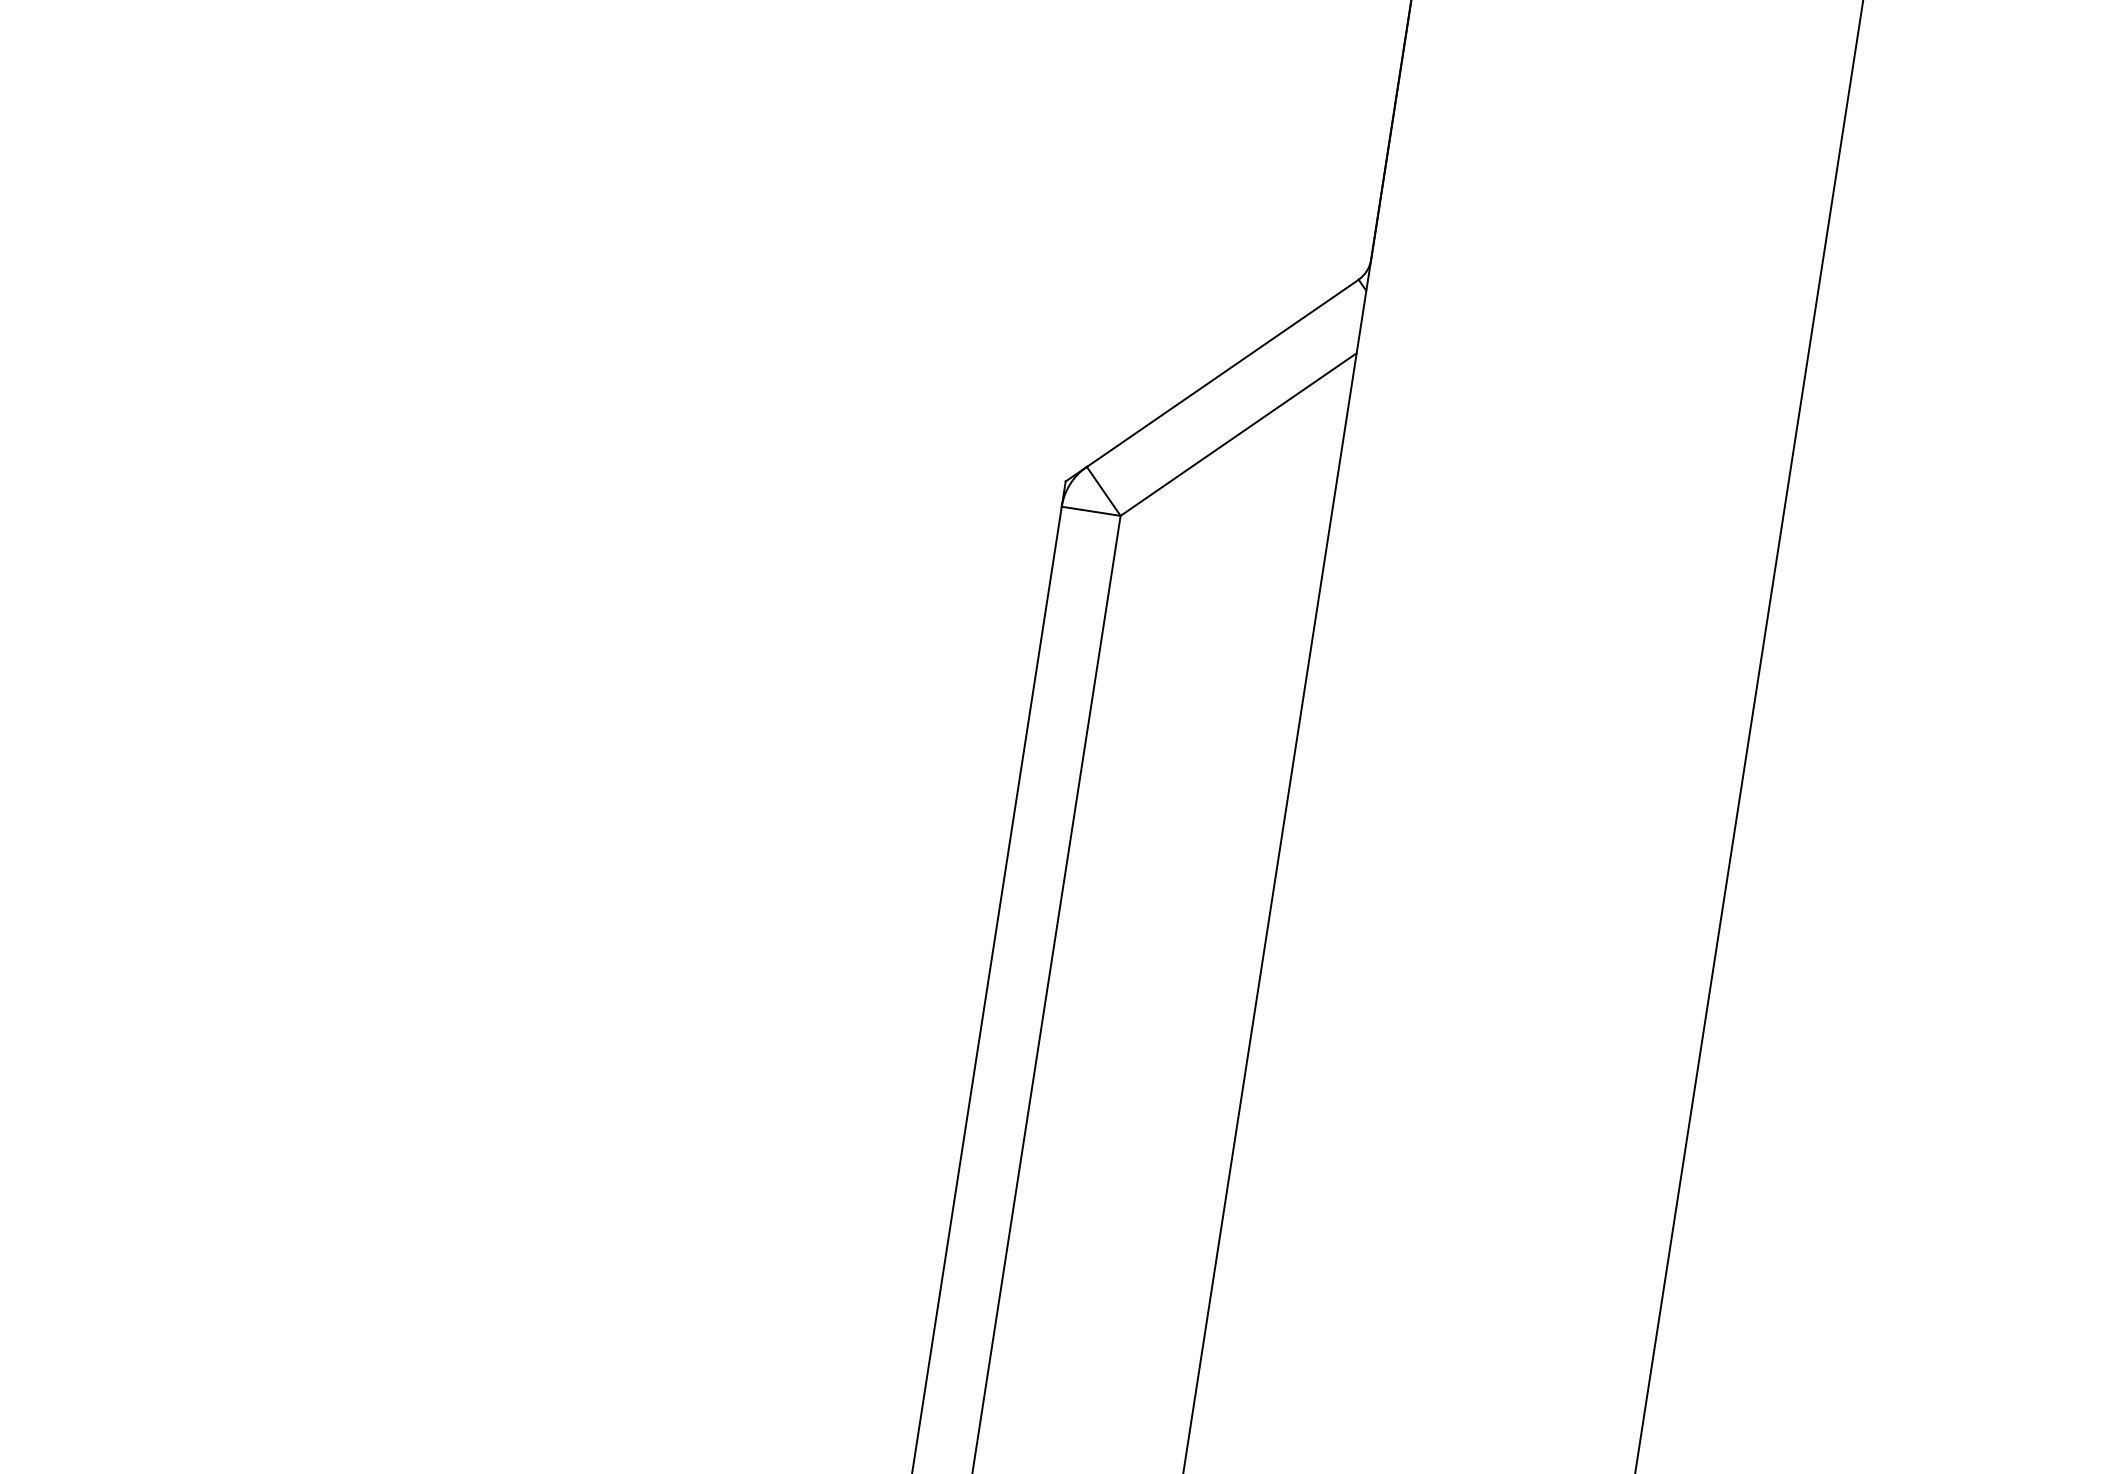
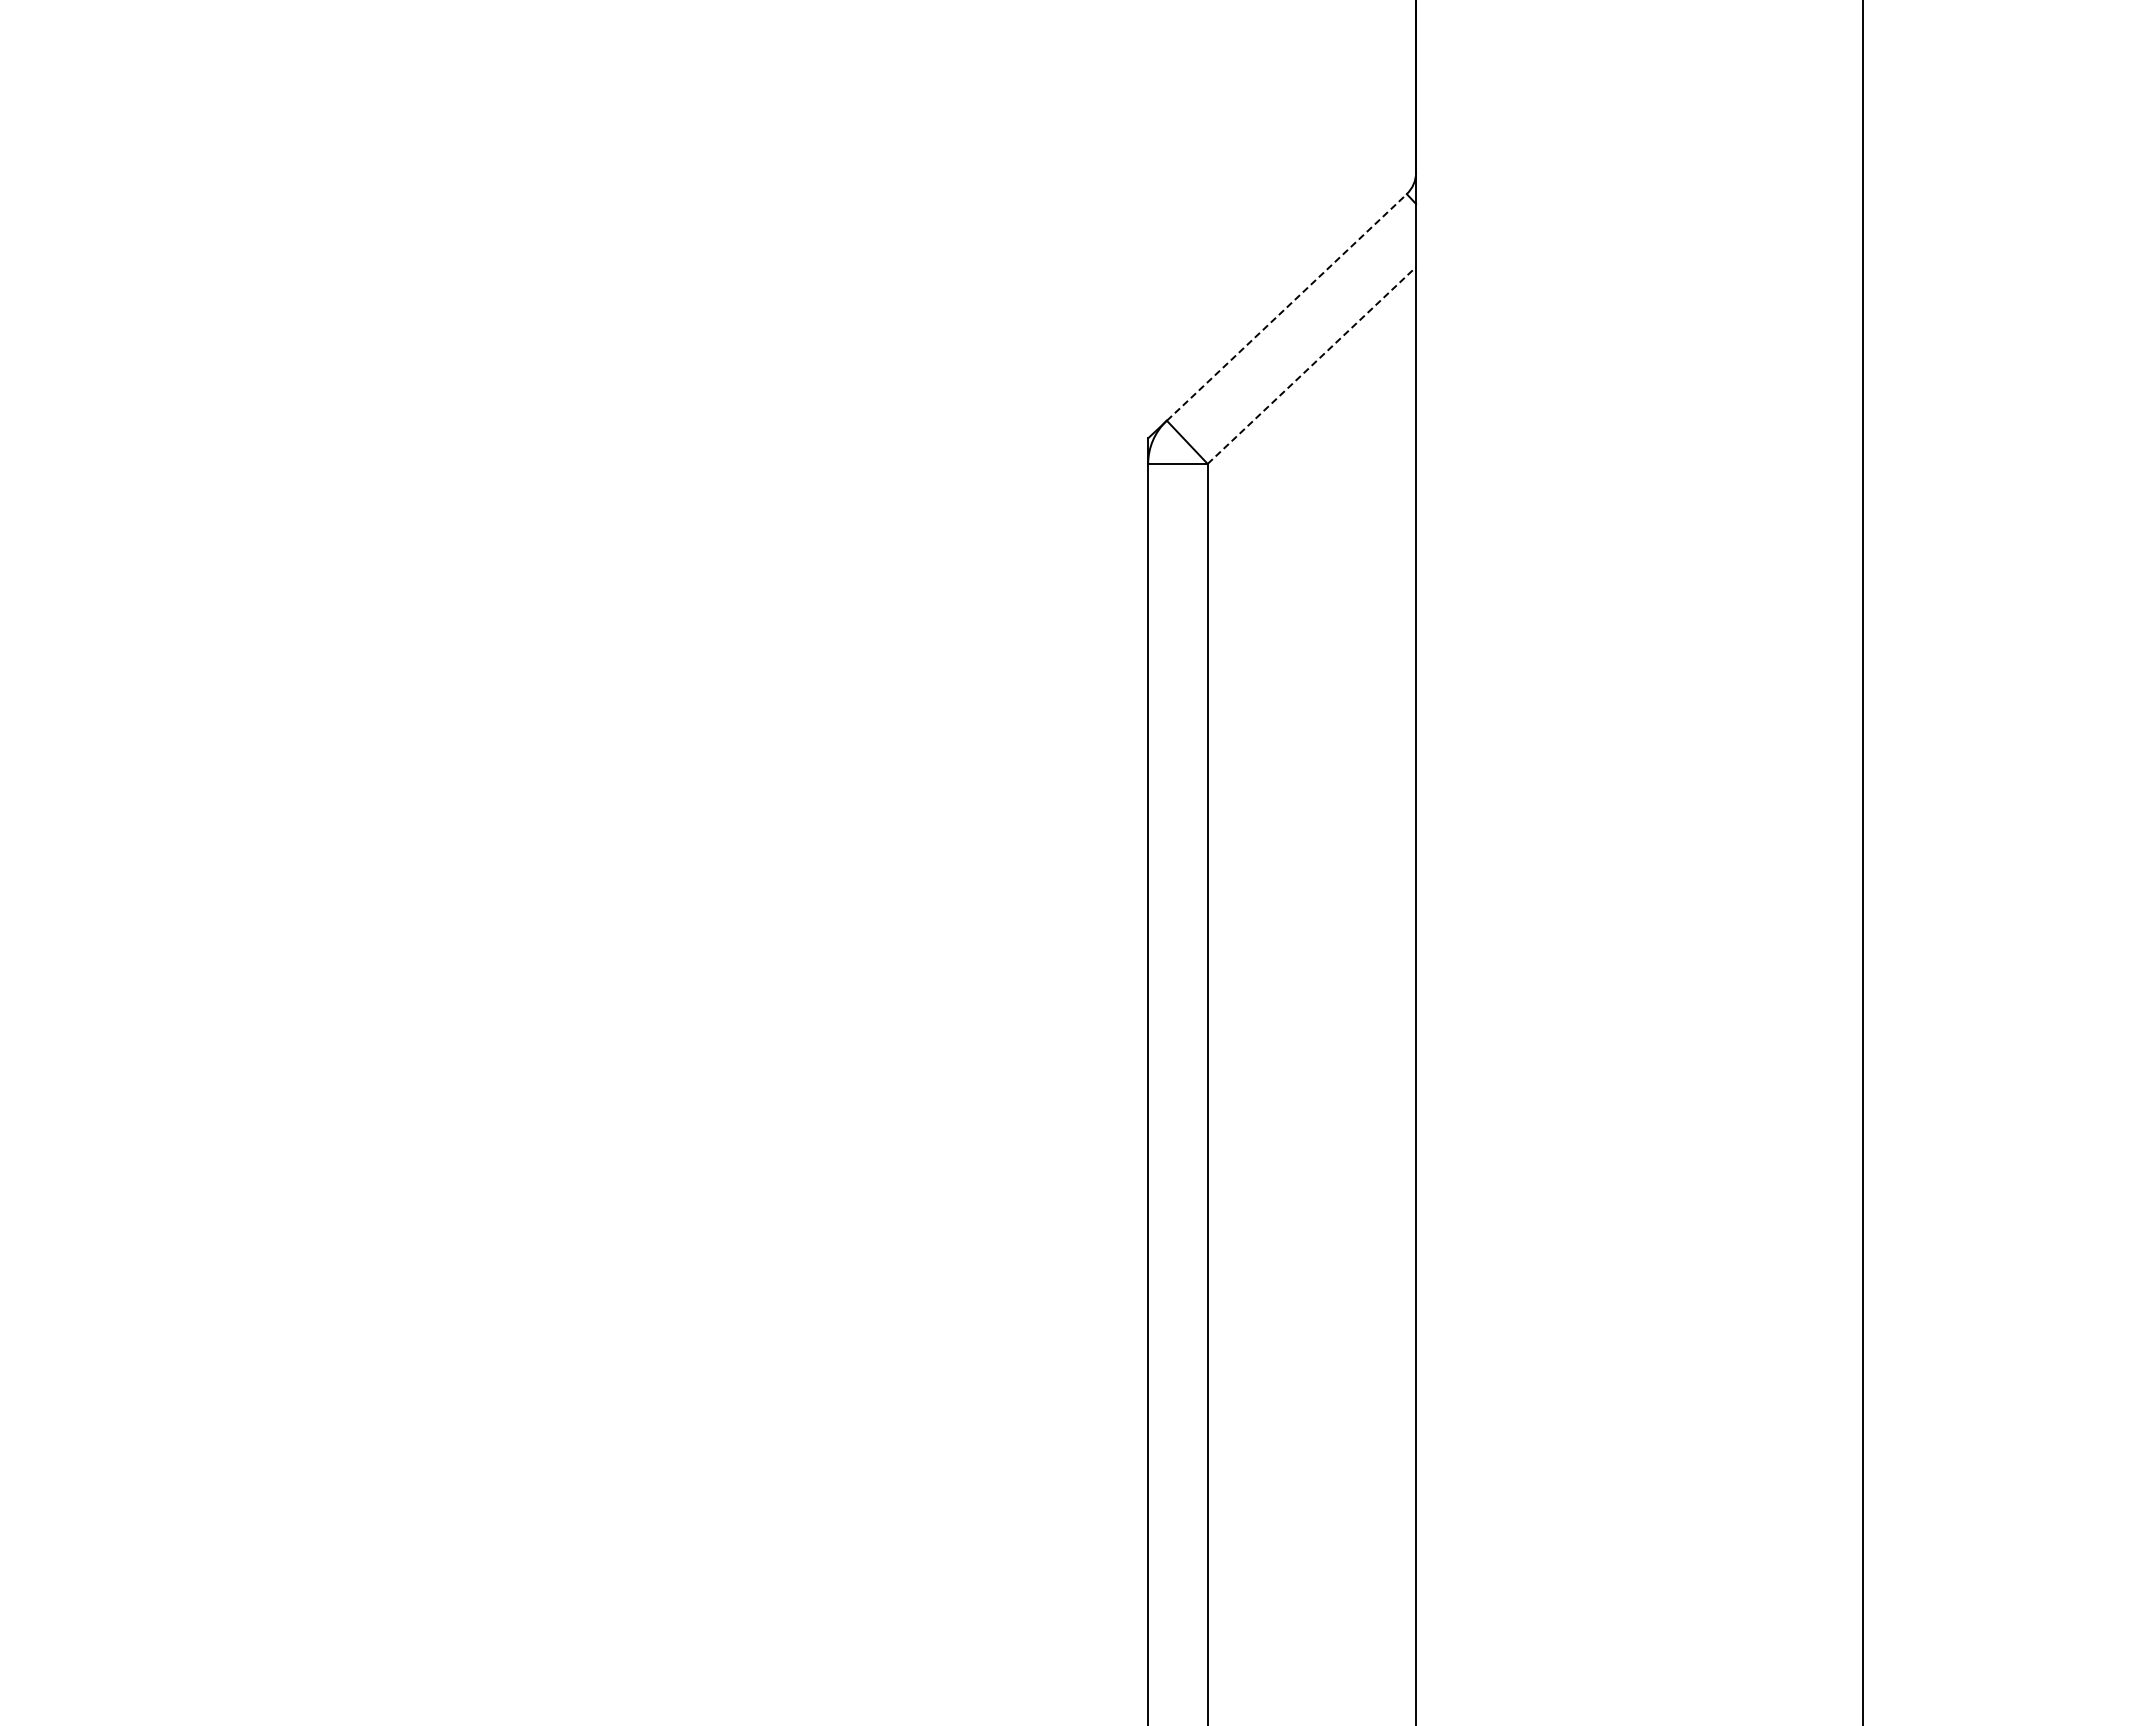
line: (1223, 373) -> (1287, 307), solid -> dashed
line: (1239, 434) -> (1312, 365), solid -> dashed

